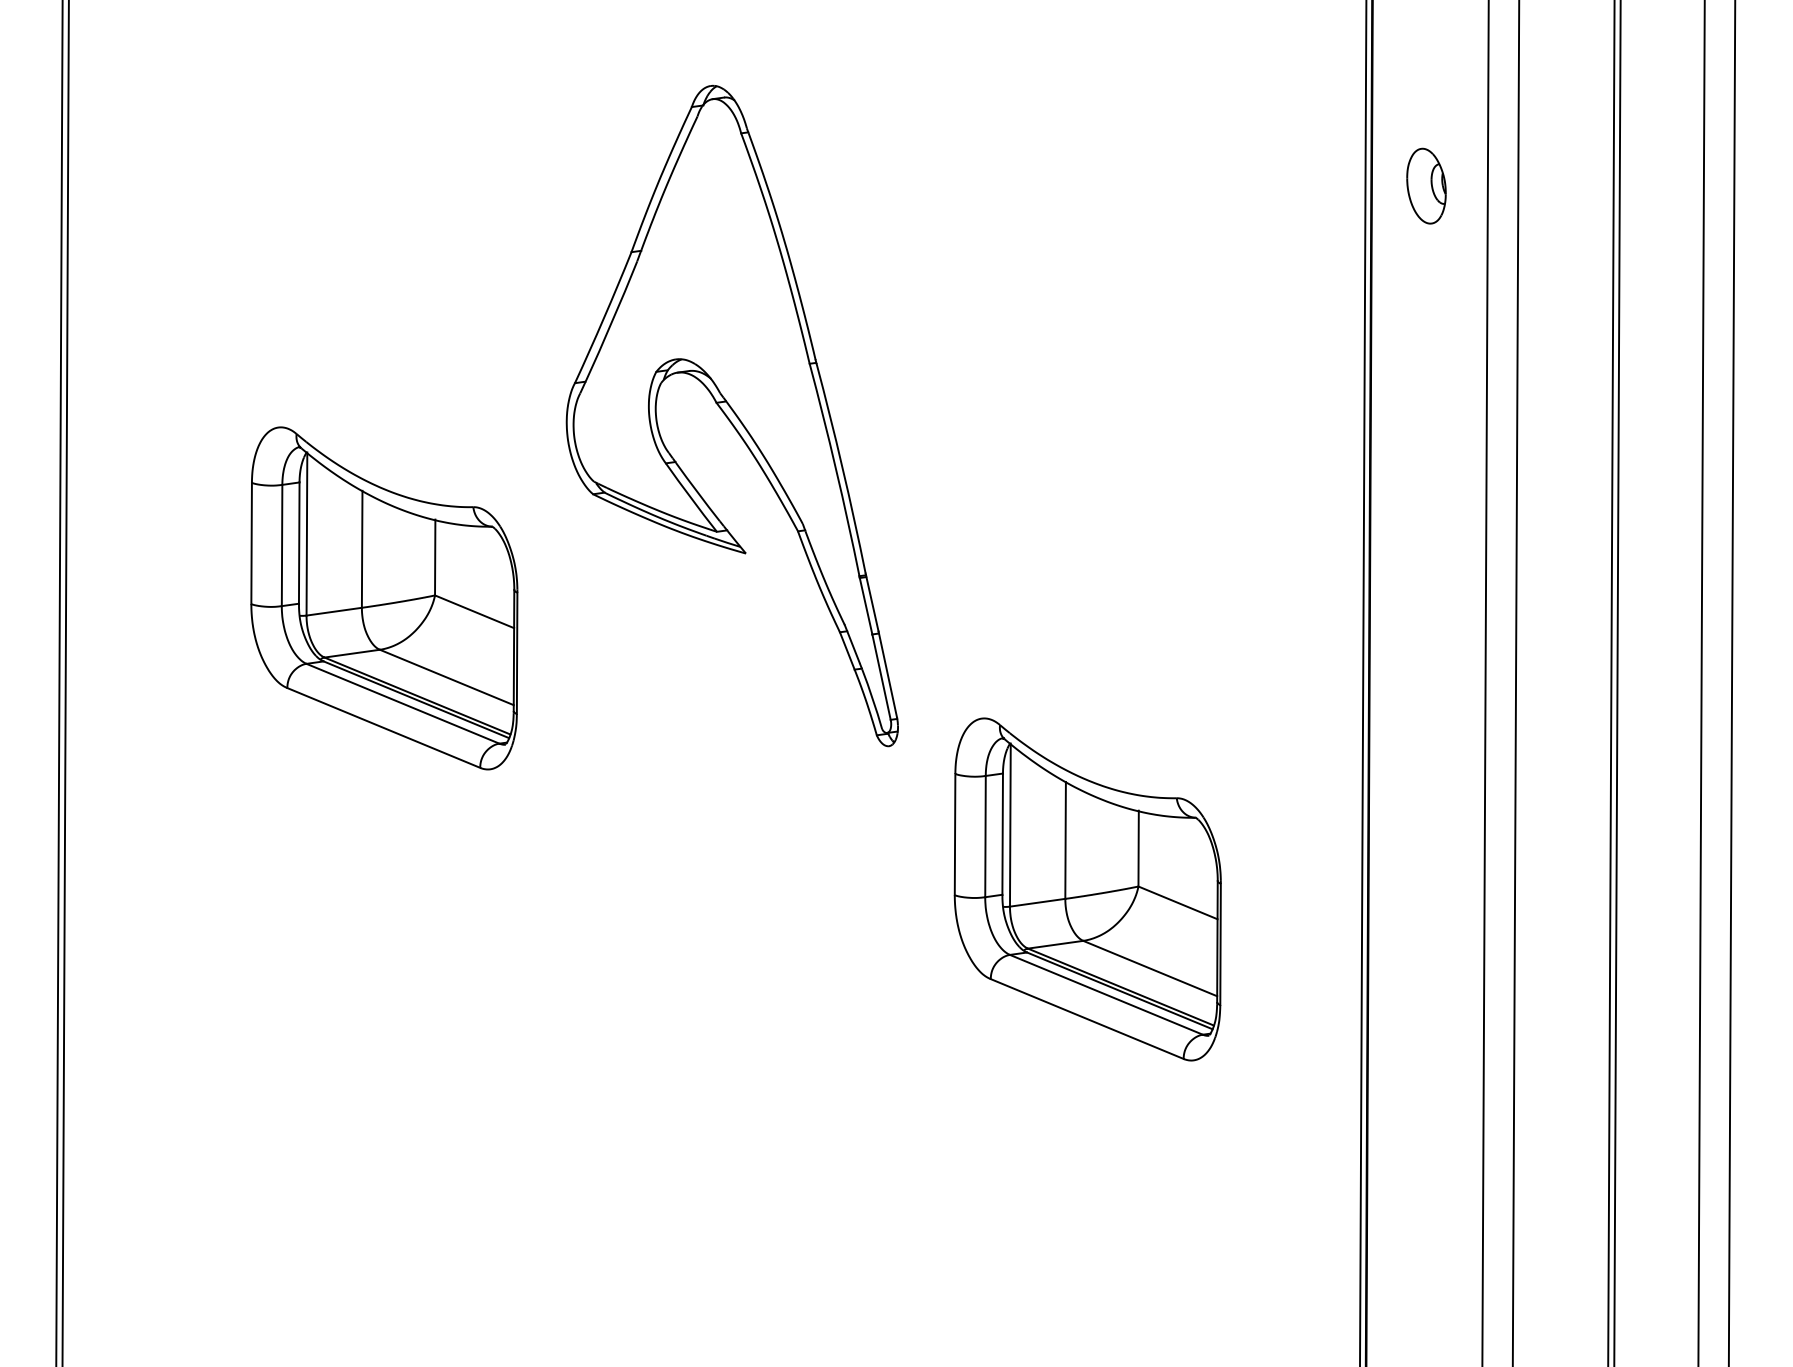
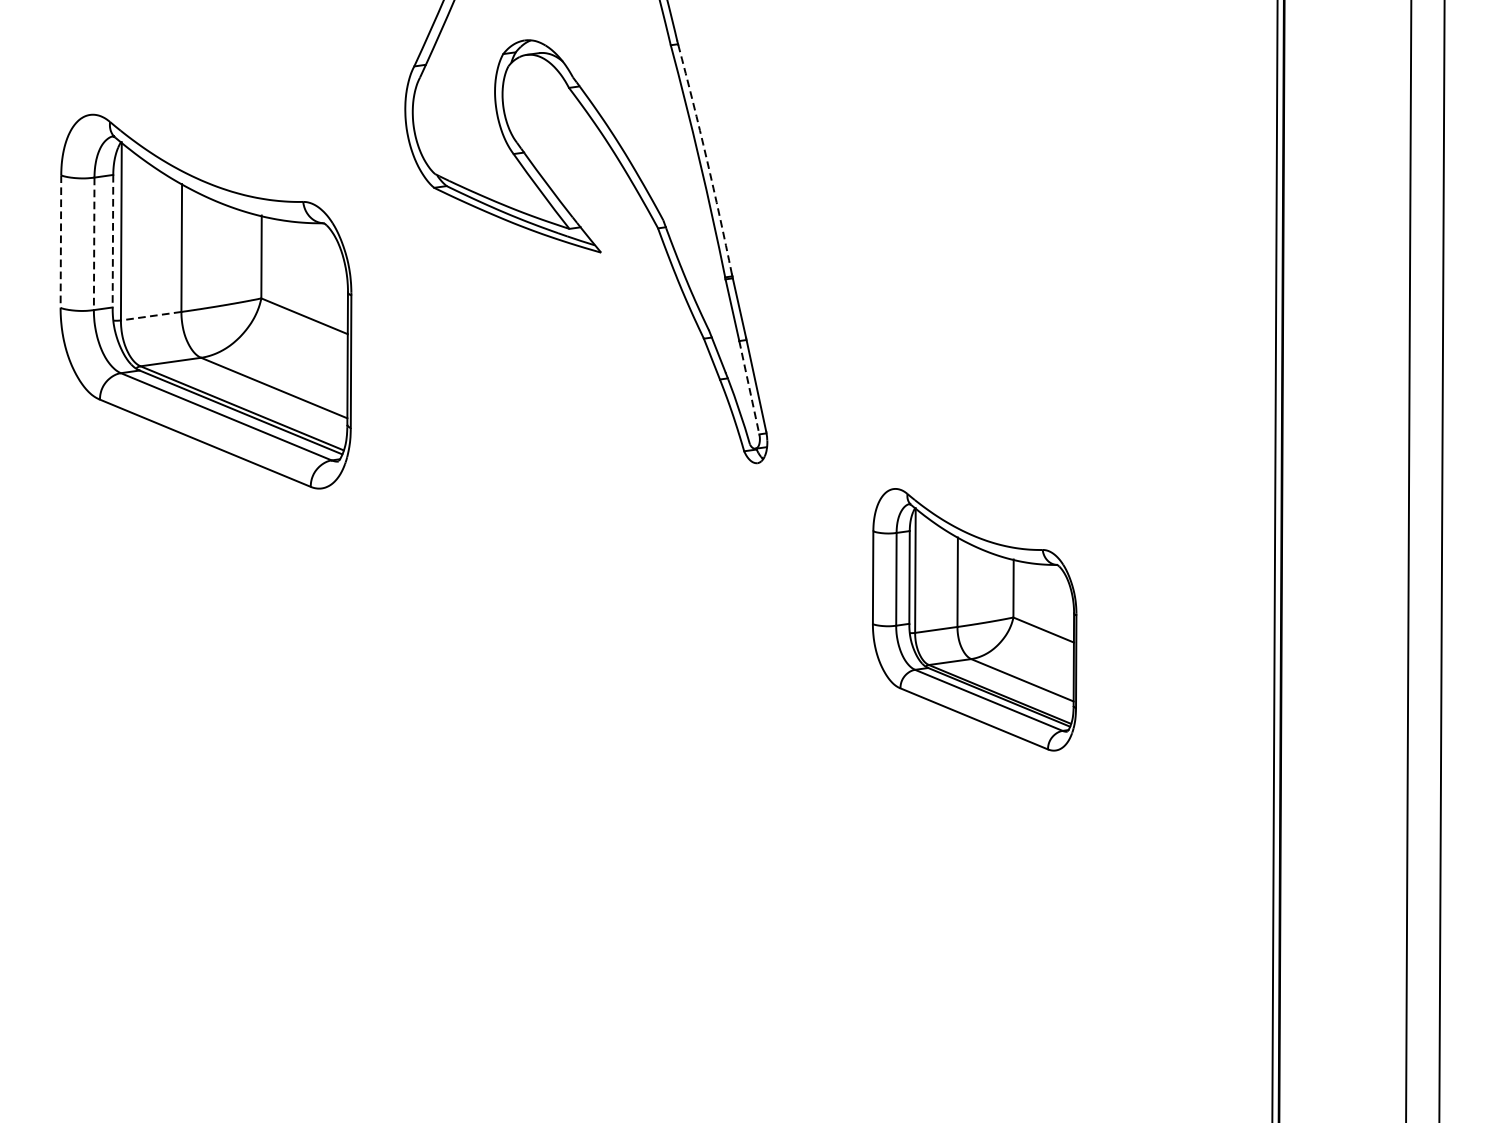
arc: (842, 468) -> (706, 159), solid -> dashed
line: (251, 543) -> (60, 241), solid -> dashed
line: (299, 543) -> (113, 241), solid -> dashed
line: (282, 545) -> (94, 243), solid -> dashed
line: (334, 611) -> (151, 315), solid -> dashed
line: (881, 677) -> (749, 388), solid -> dashed
part: (1087, 889) -> (974, 619), size x0.7

